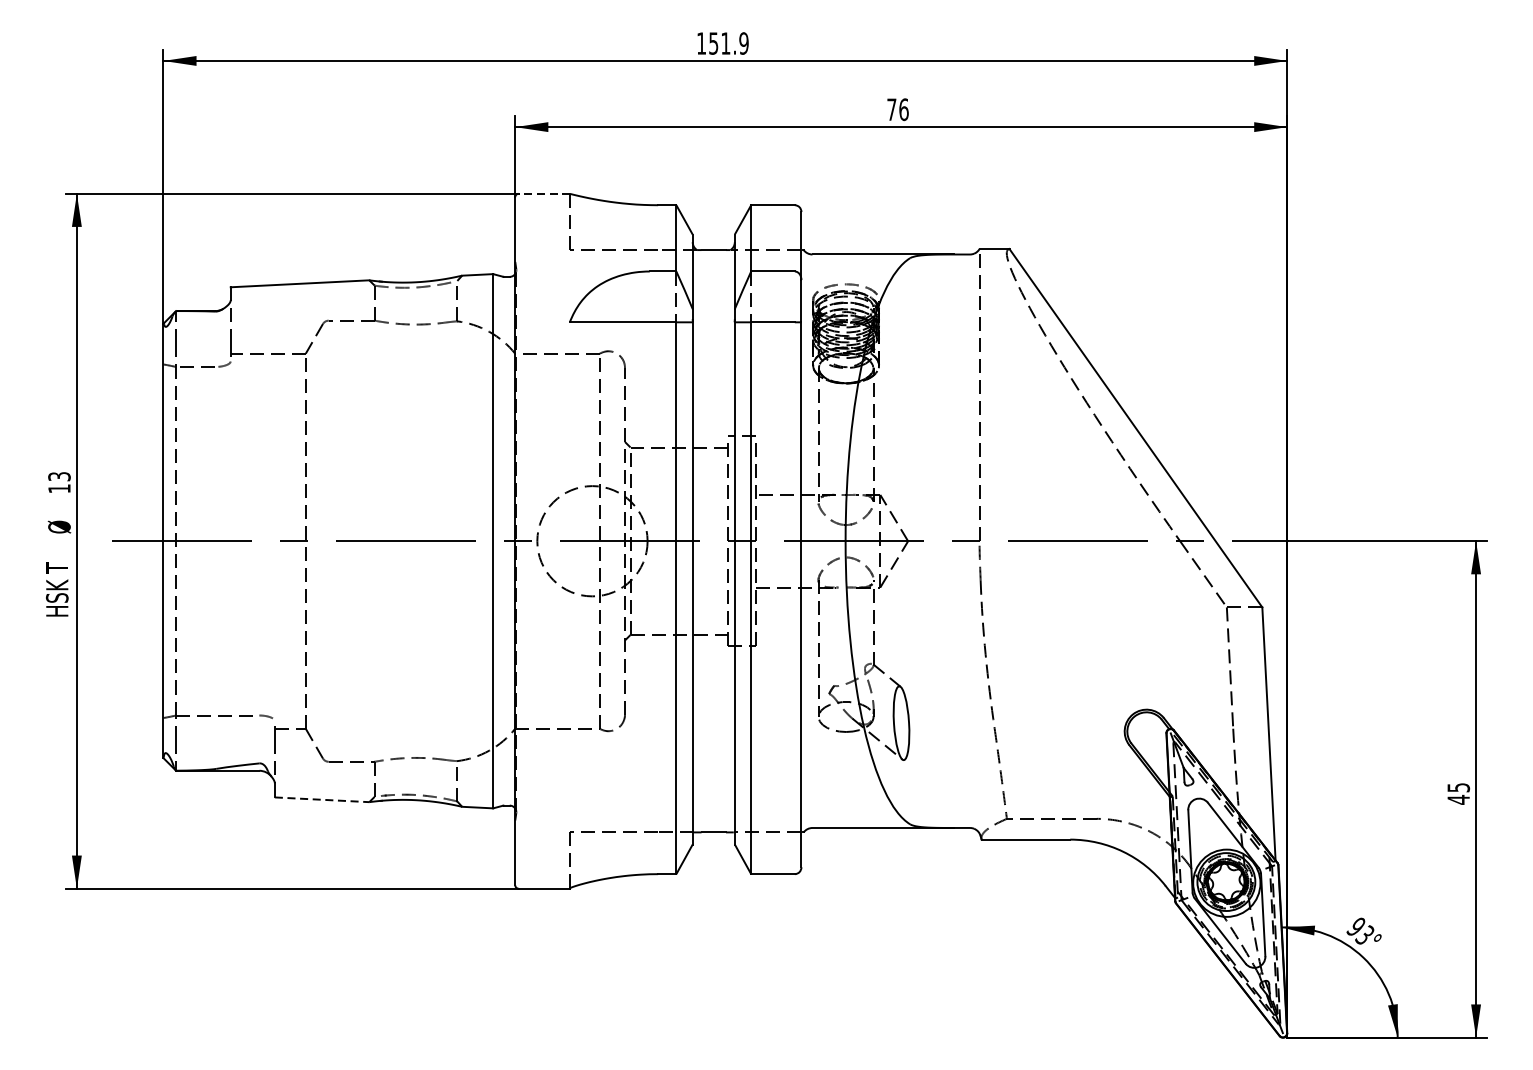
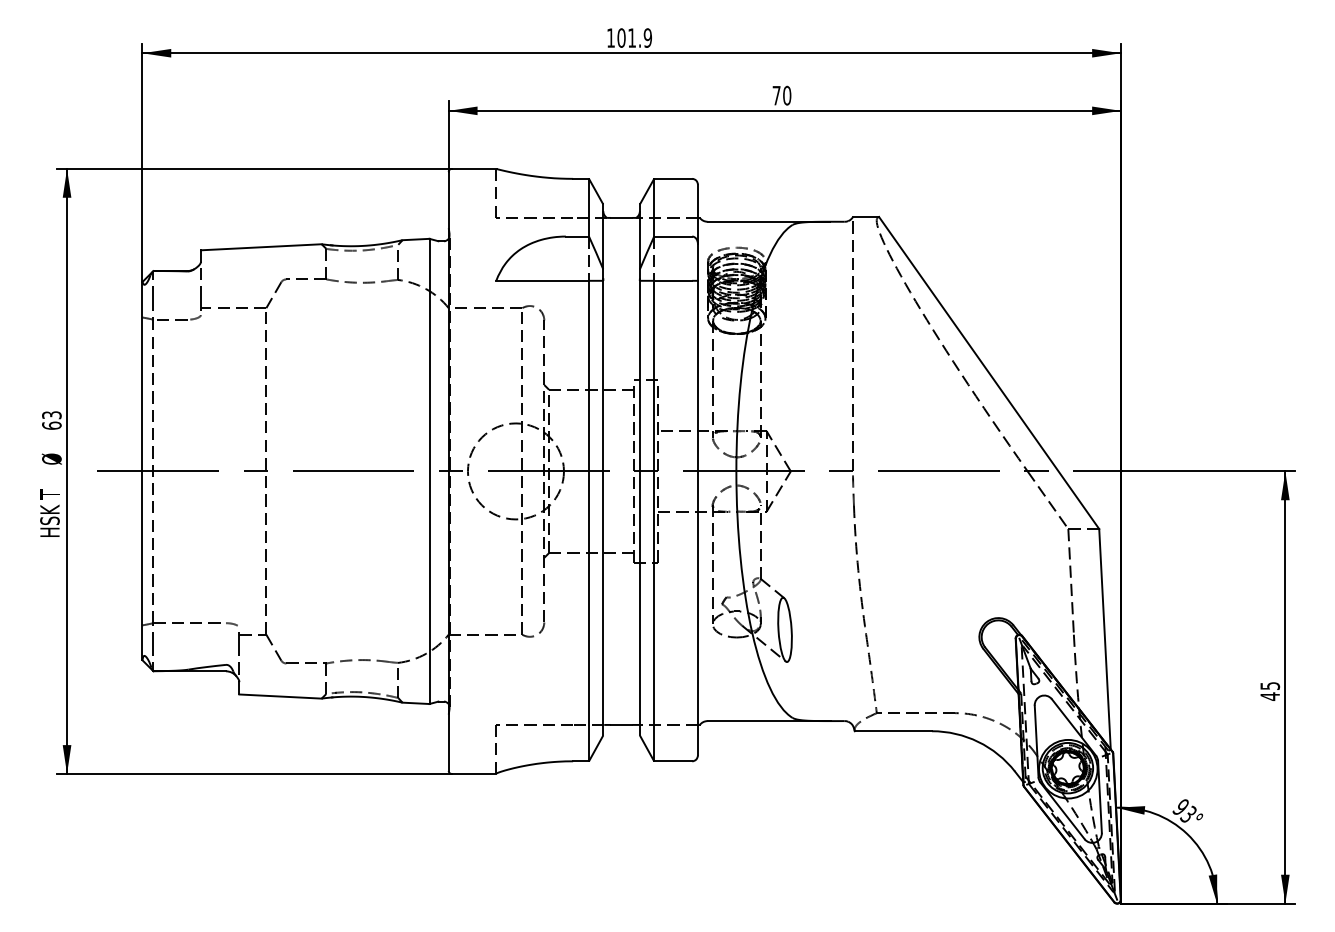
text: (713, 42) -> (621, 37), 151.9 -> 101.9
text: (904, 109) -> (787, 95), 76 -> 70
line: (543, 193) -> (473, 168), dashed -> solid
text: (59, 488) -> (51, 425), 13 -> 63
line: (323, 799) -> (281, 696), dashed -> solid

